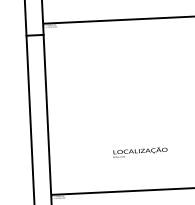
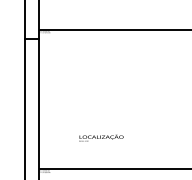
text: (140, 151) -> (101, 137), moved

